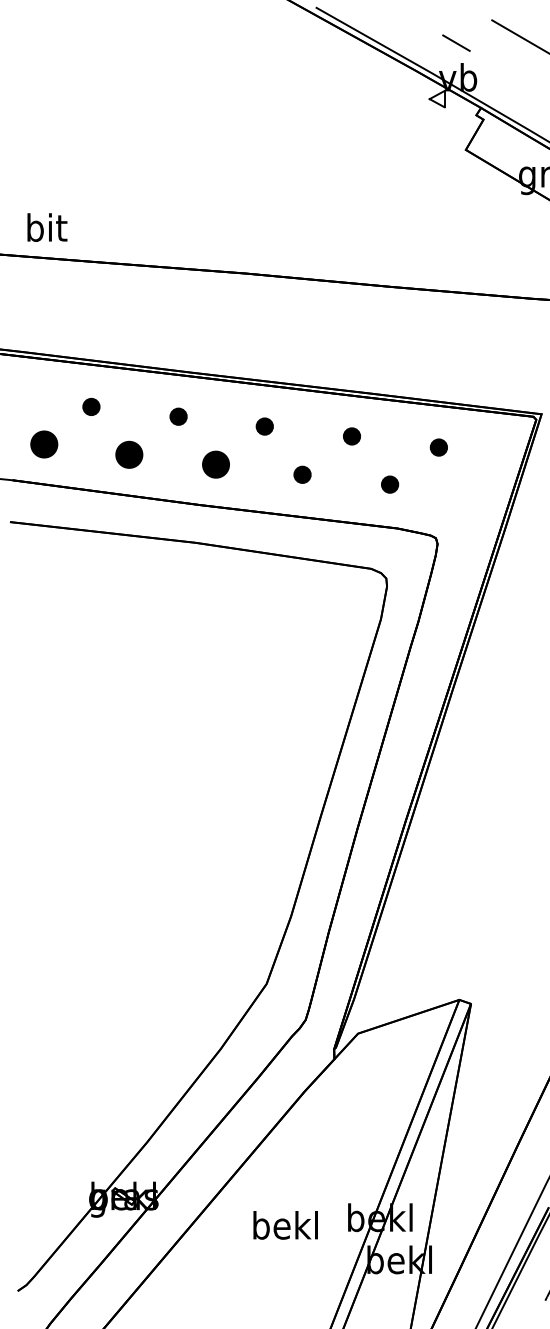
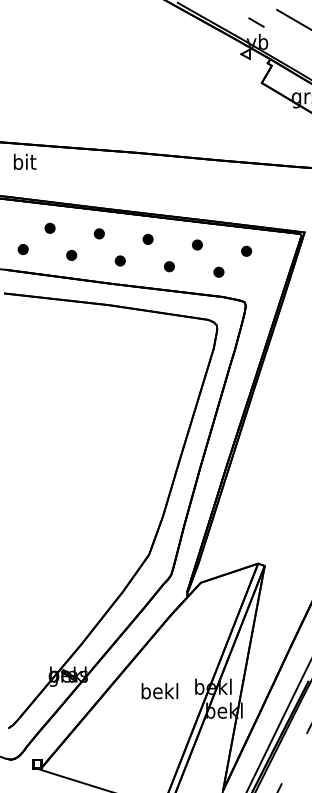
text: (47, 226) -> (25, 161), moved
part: (42, 444) -> (22, 249), size x0.62
part: (129, 454) -> (71, 255), size x0.62
part: (214, 463) -> (119, 260), size x0.62

